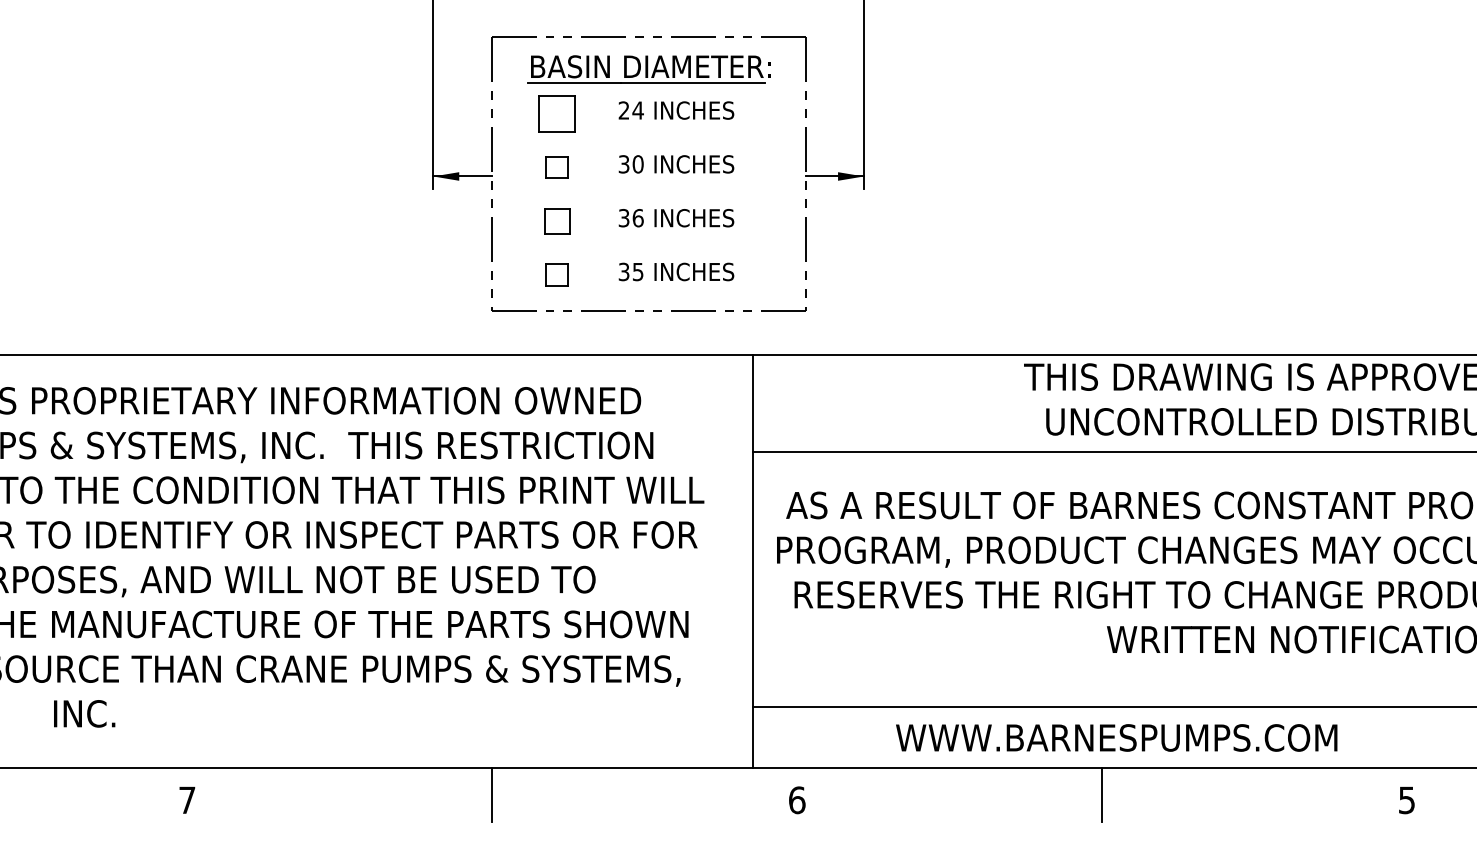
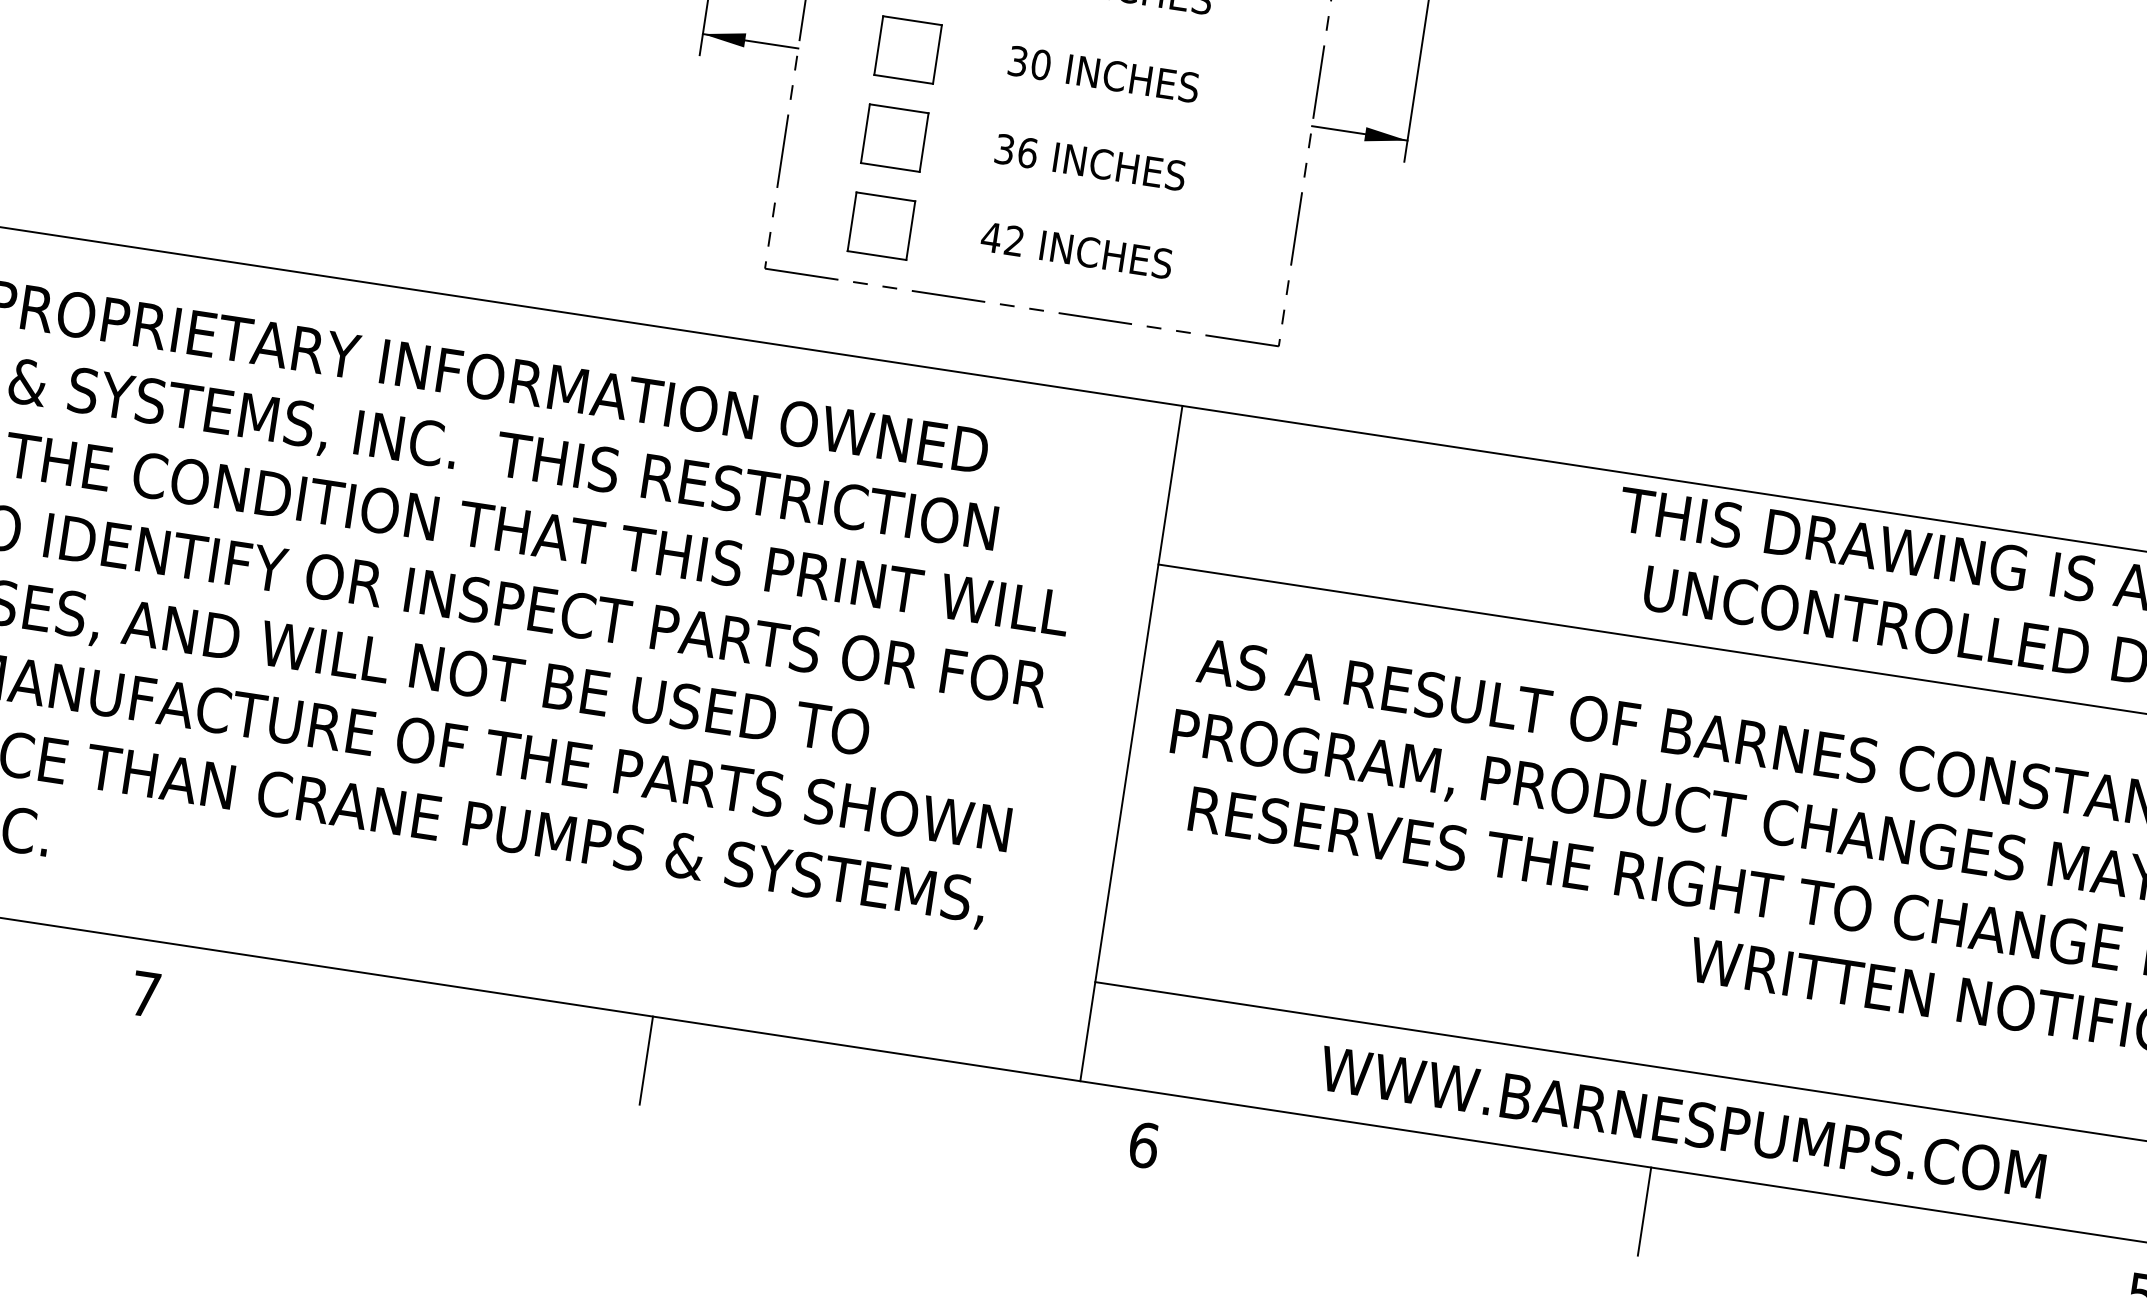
part: (556, 167) -> (906, 49), size x1.67
part: (556, 220) -> (893, 136), size x1.43
text: (630, 271) -> (1002, 238), 35 -> 42
part: (556, 274) -> (880, 224), size x1.67

